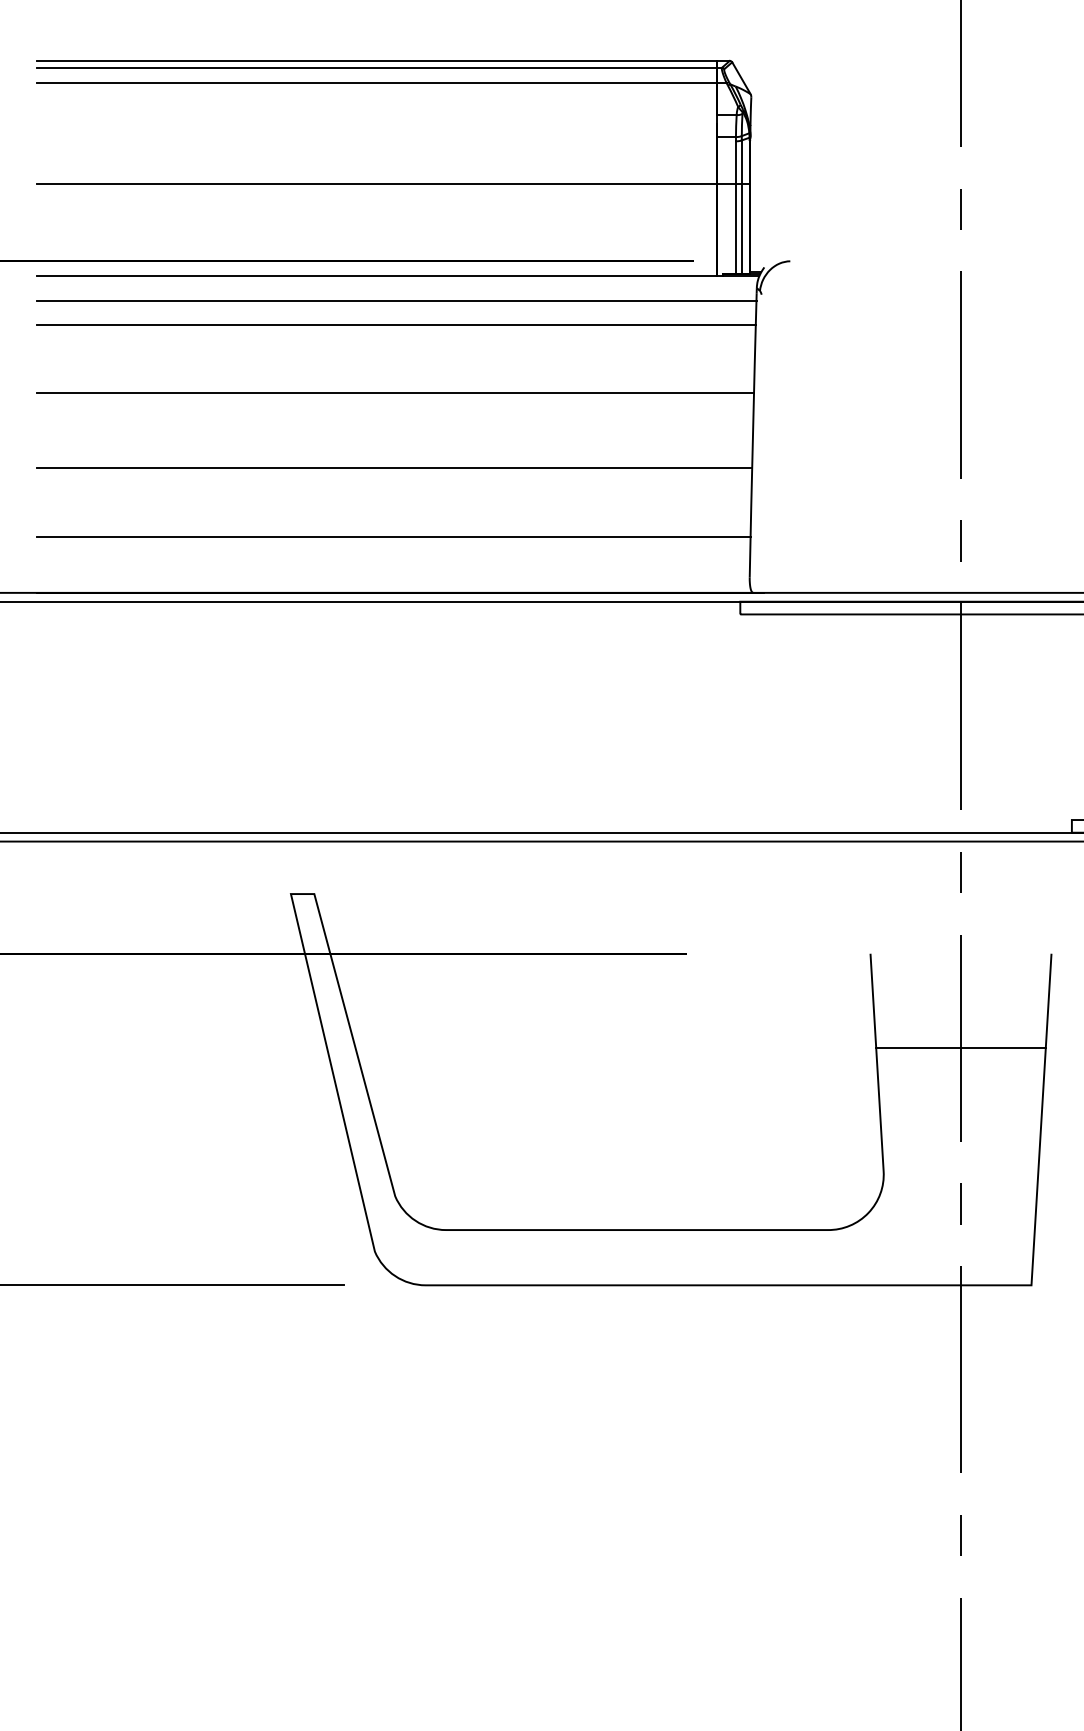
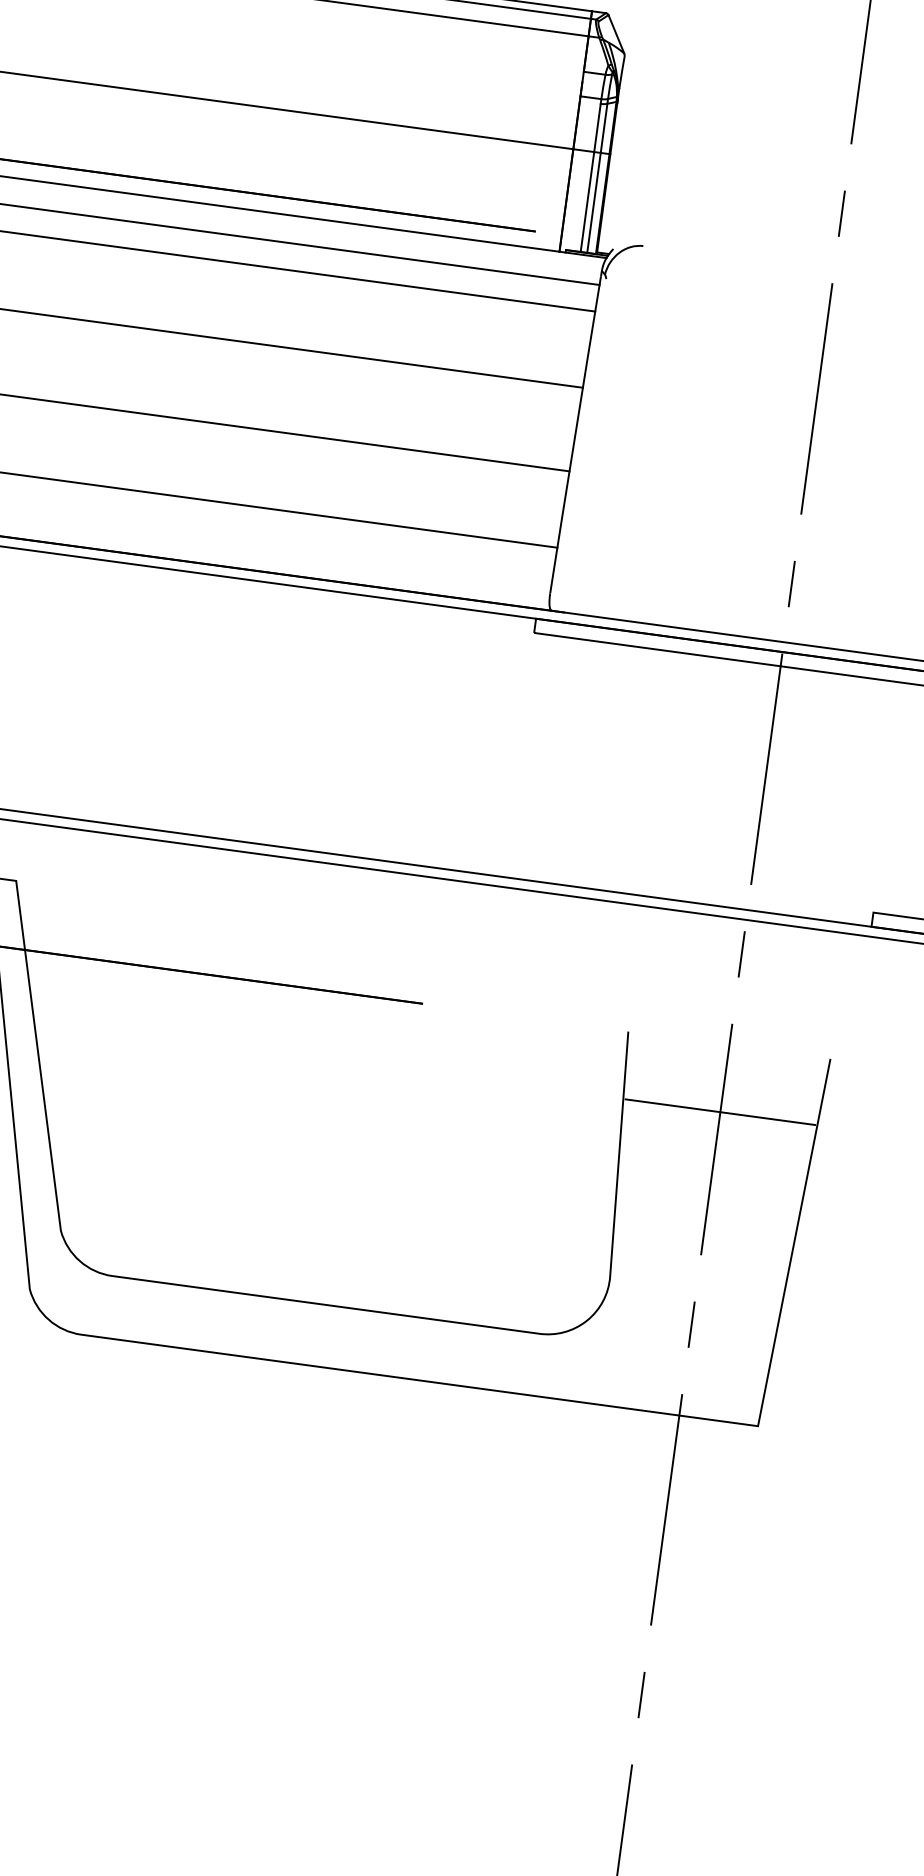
line: (960, 1047) -> (719, 1111), moved

